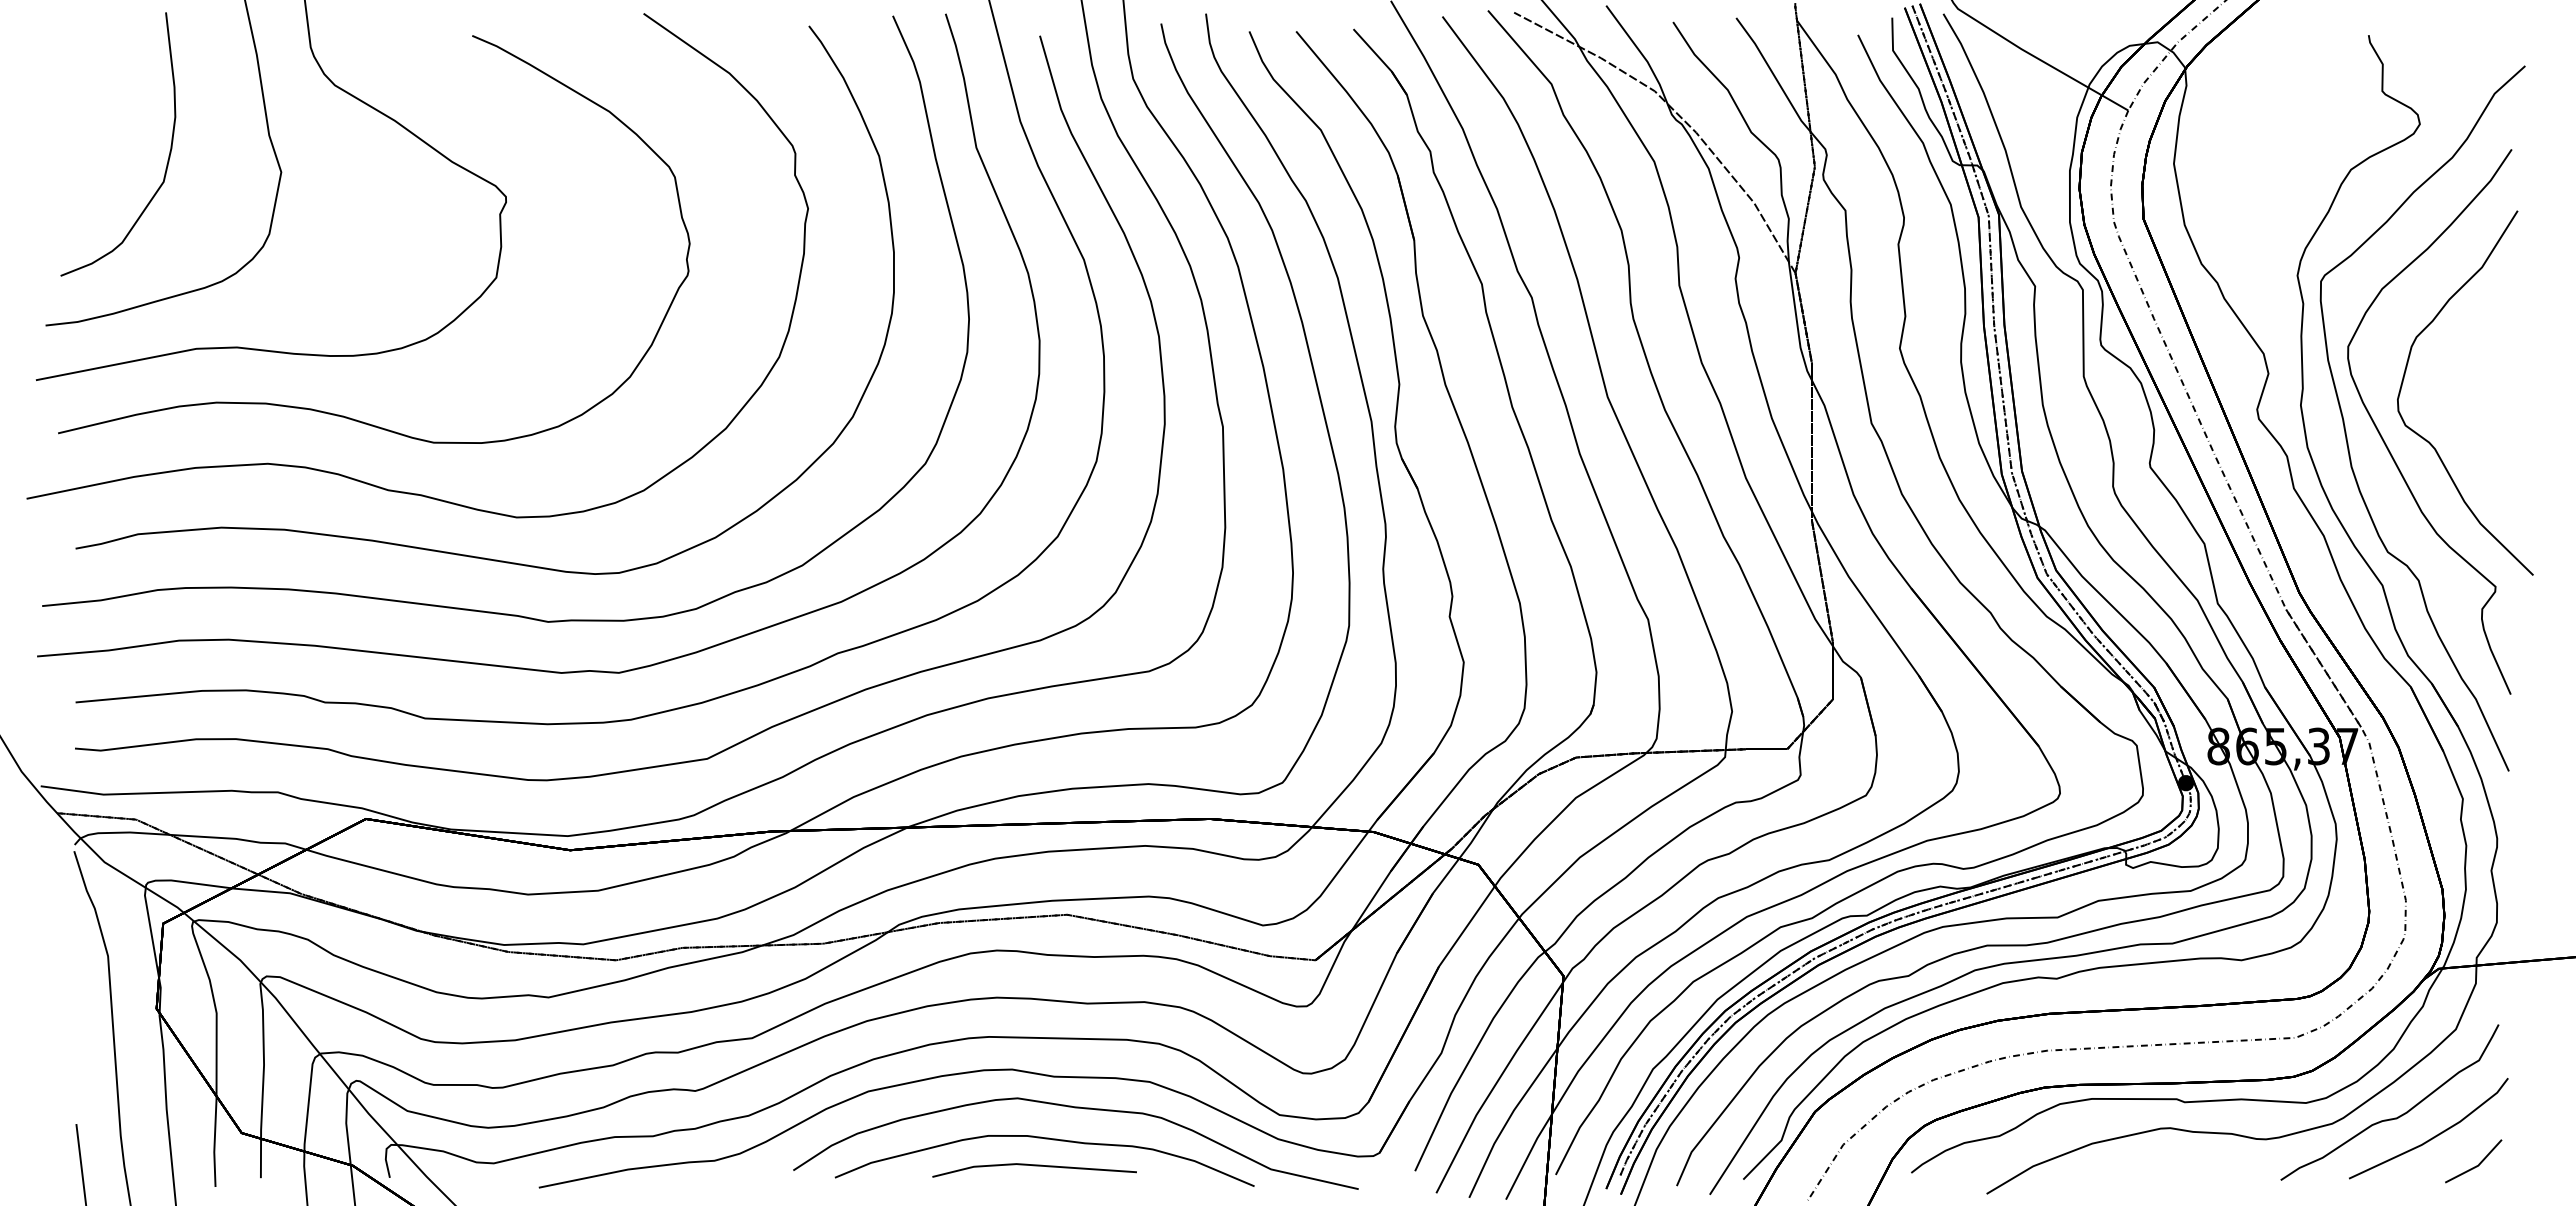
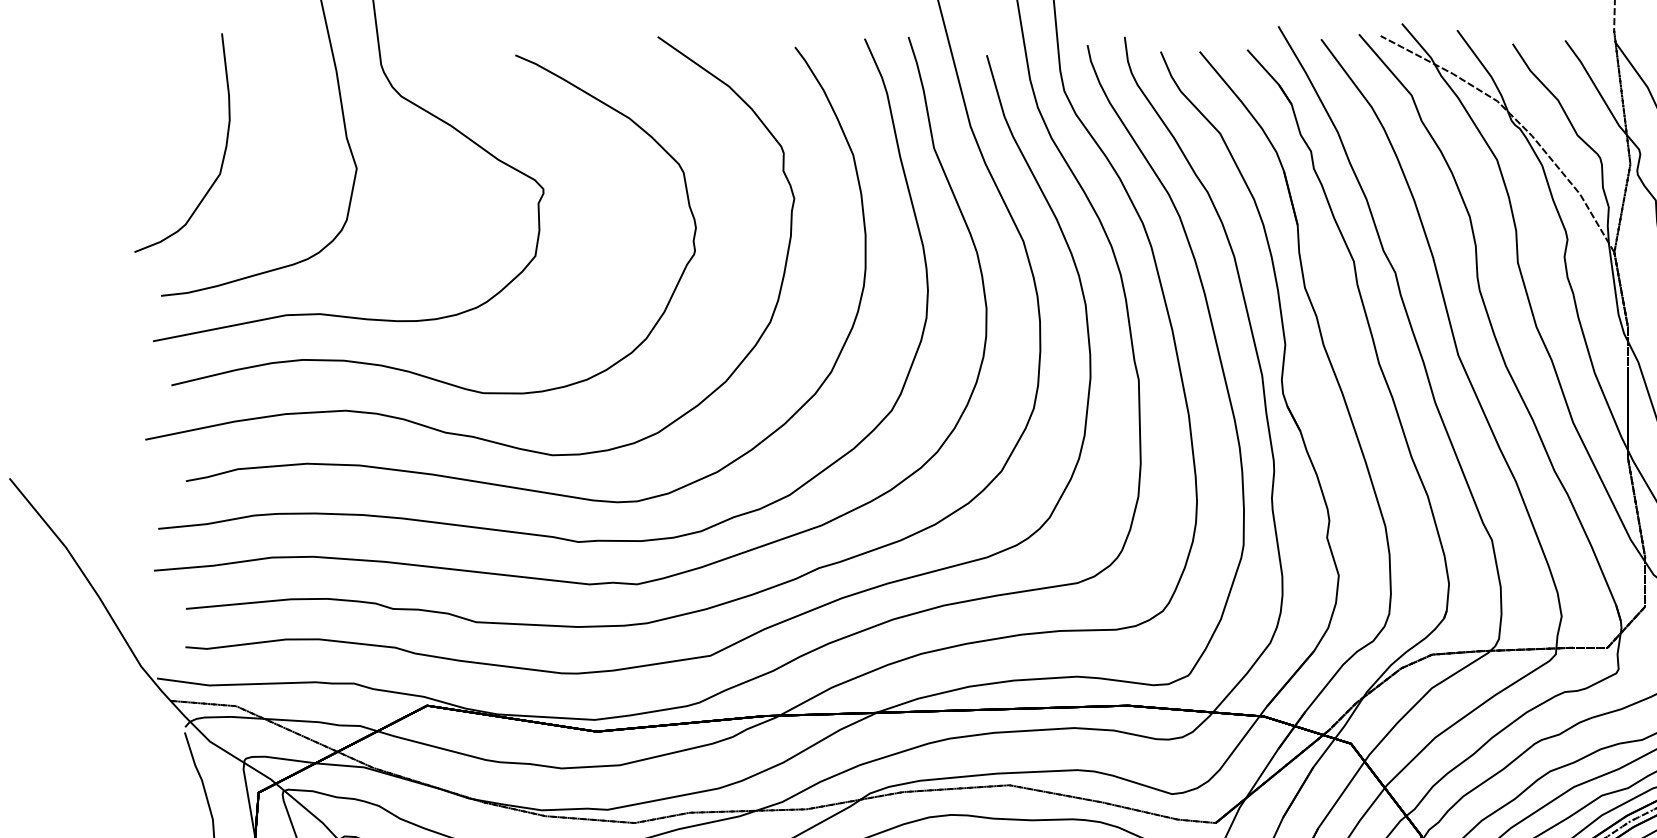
curve: (168, 155) -> (224, 152), moved

